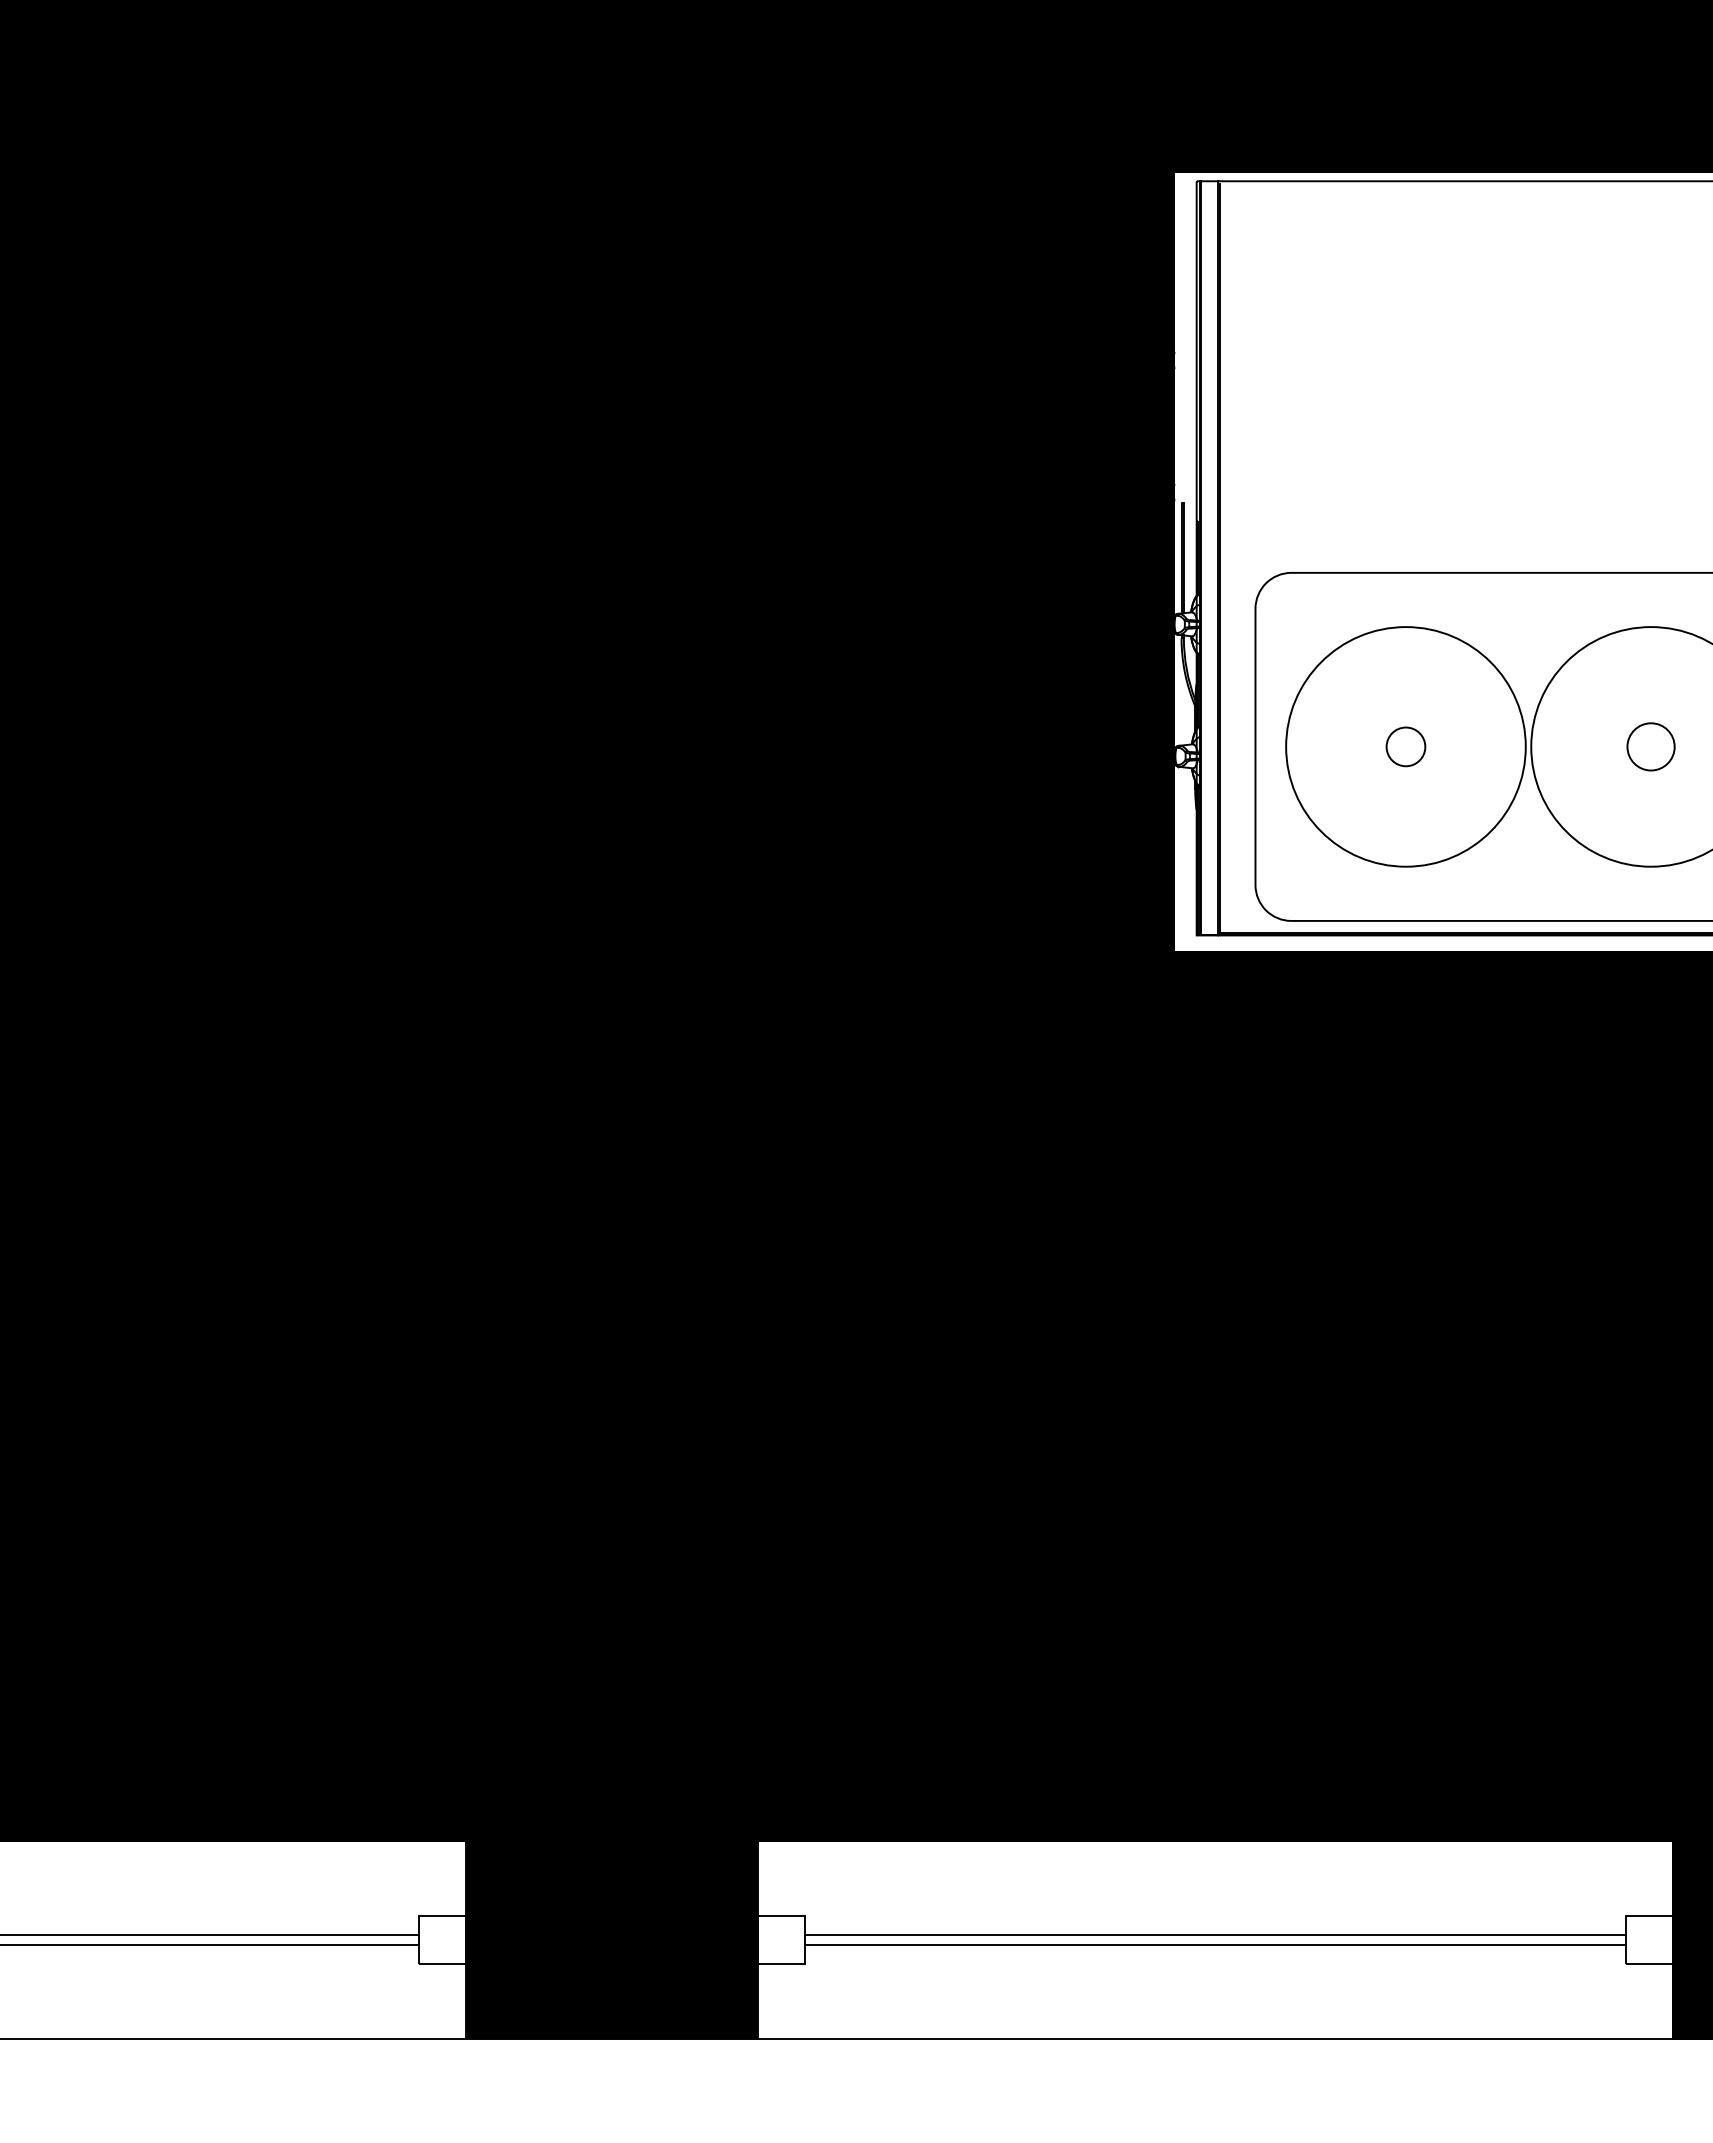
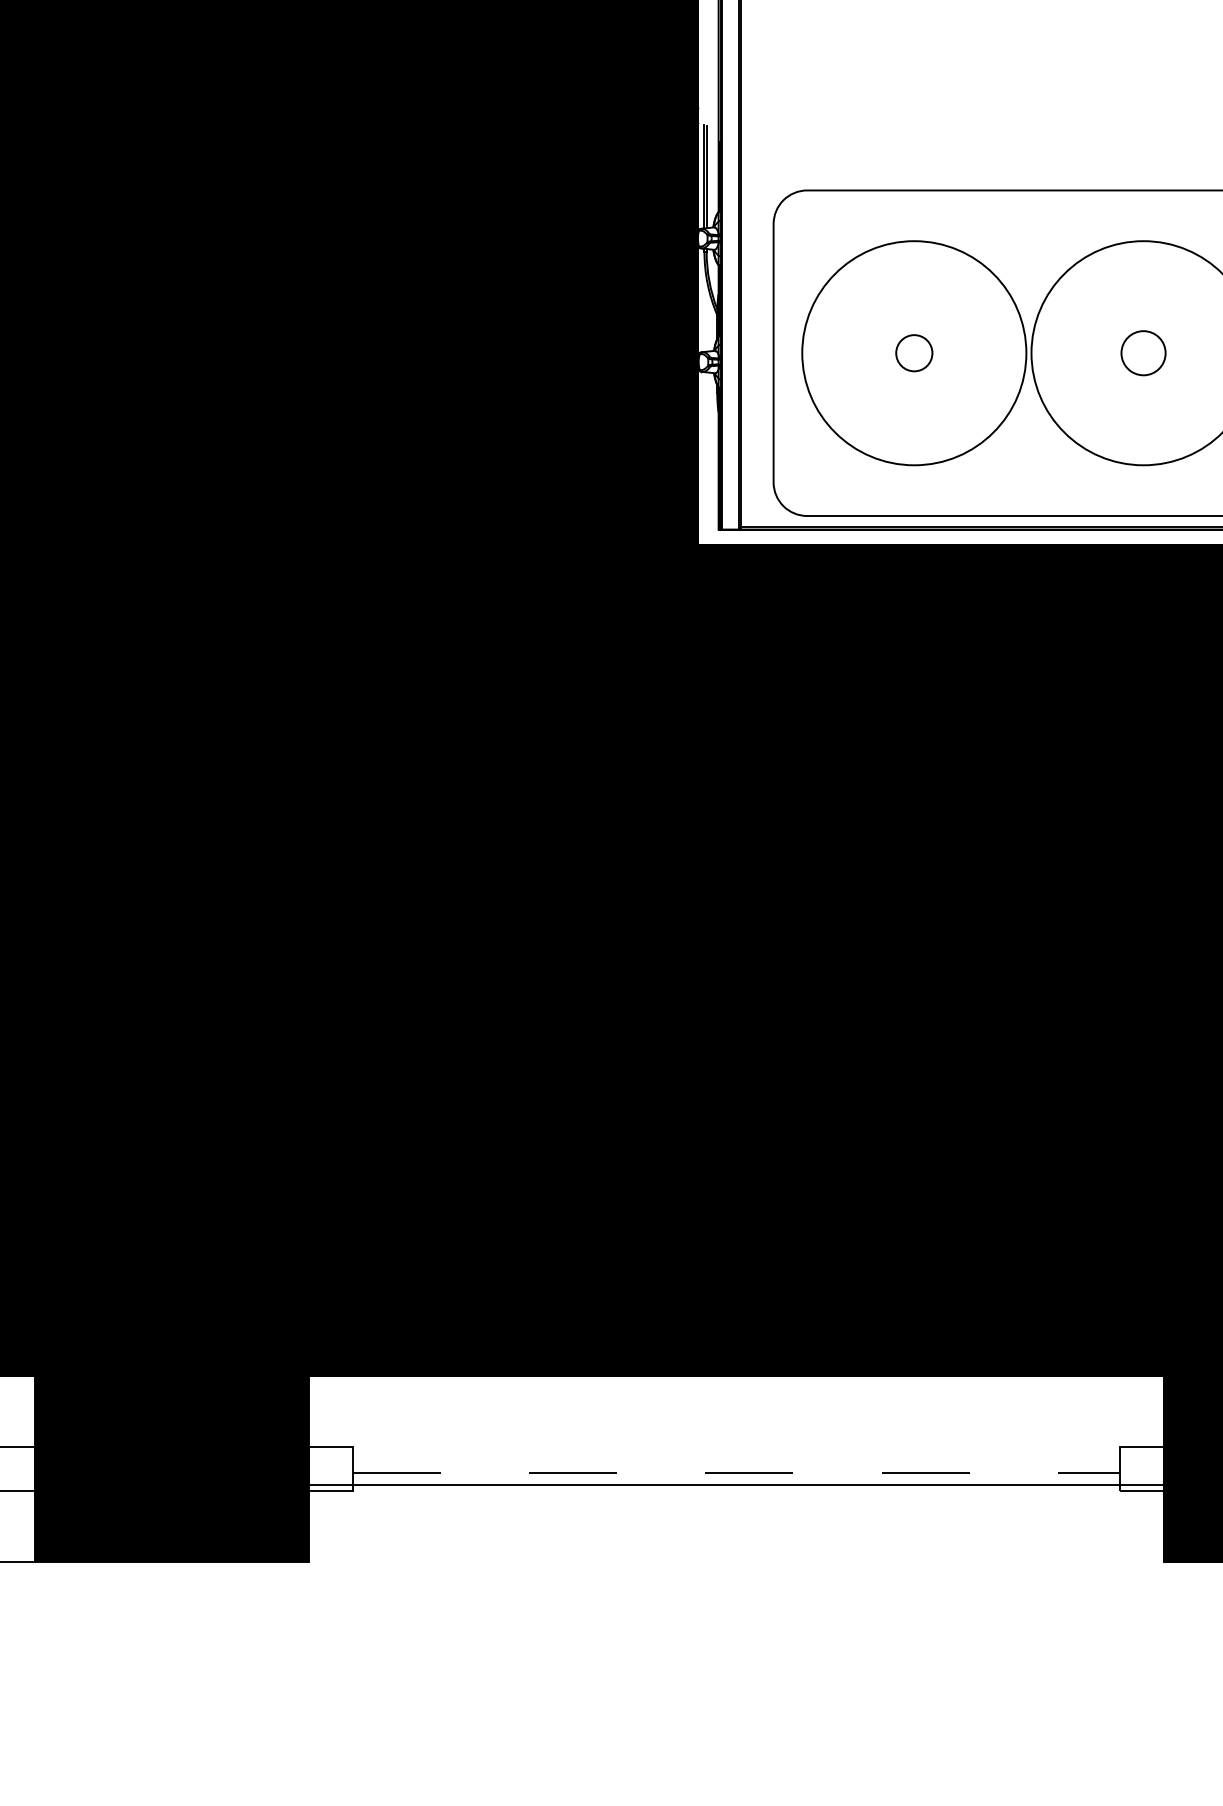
line: (1215, 1935) -> (736, 1464), removed
line: (1215, 1944) -> (736, 1473), solid -> dashed
line: (1215, 2038) -> (736, 1484), moved

